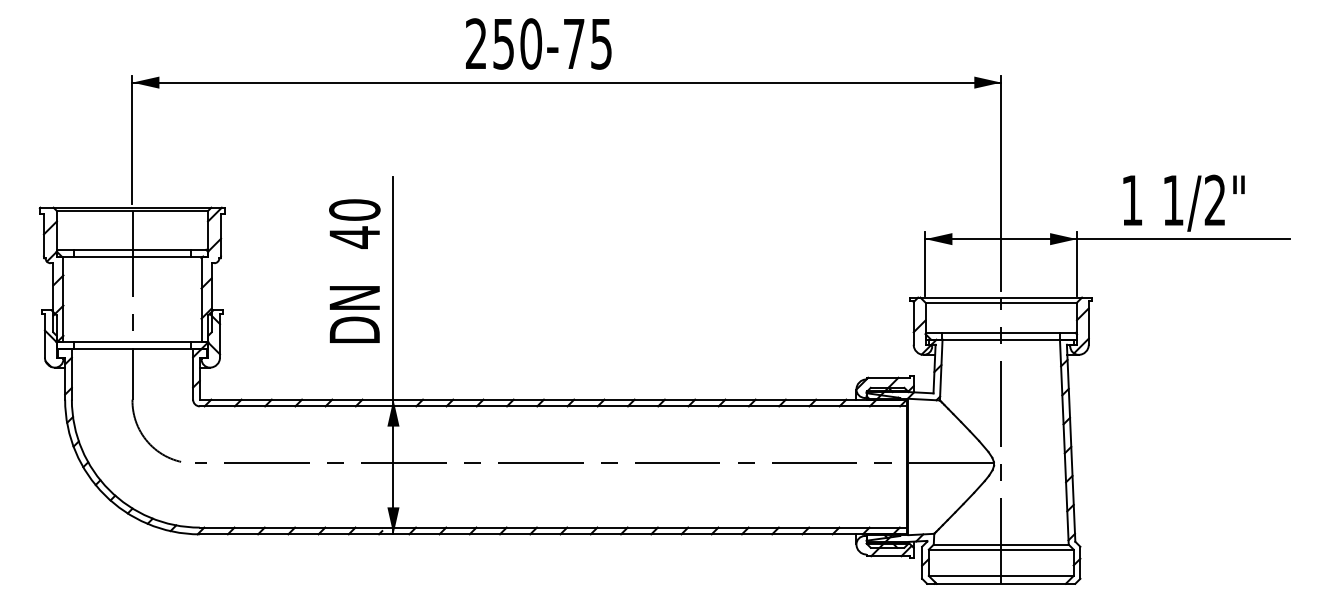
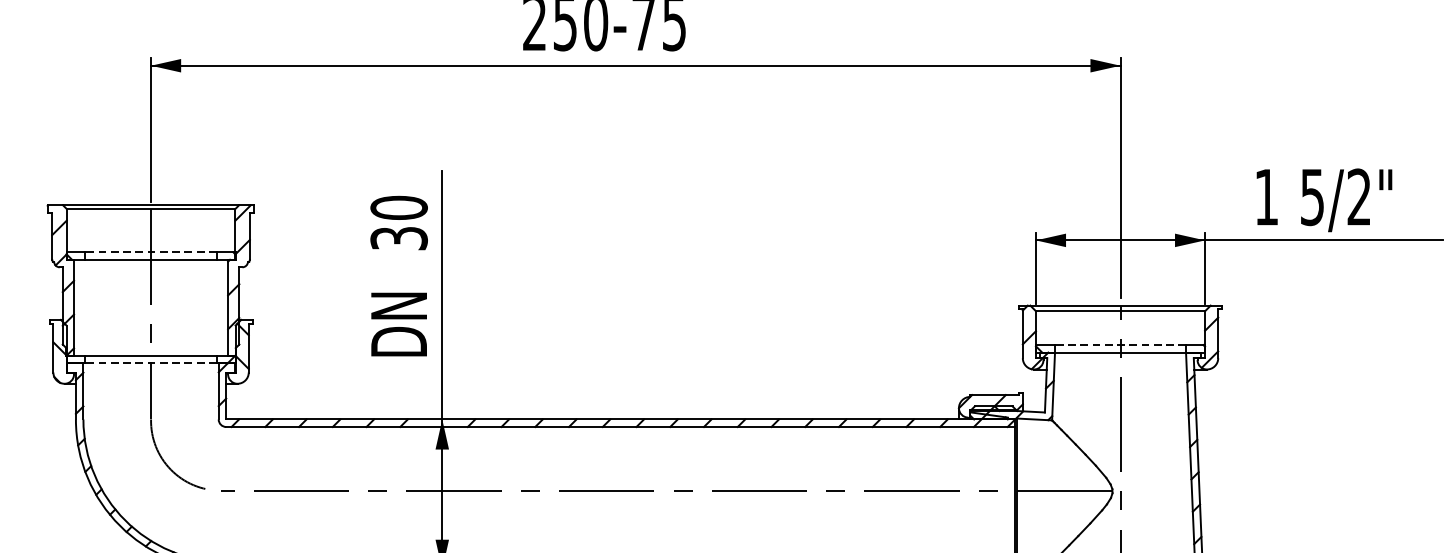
text: (1173, 200) -> (1312, 197), 1/2" -> 5/2"
text: (354, 237) -> (398, 238), 40 -> 30
line: (132, 249) -> (151, 251), solid -> dashed
line: (1001, 332) -> (1120, 344), solid -> dashed
line: (132, 349) -> (151, 363), solid -> dashed

